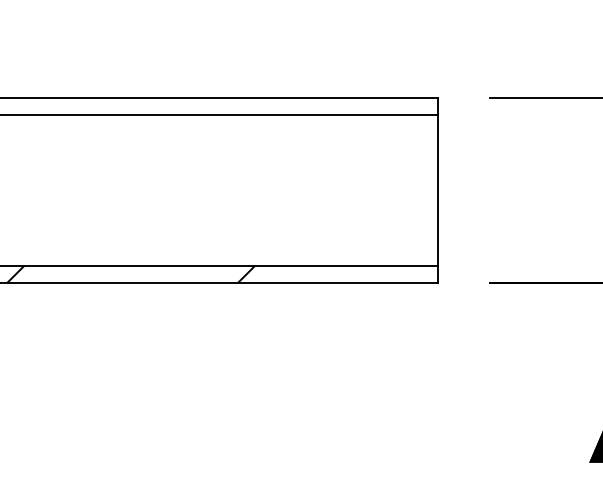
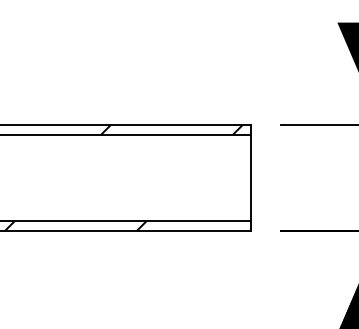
hatch: (298, 106) -> (171, 130), added

